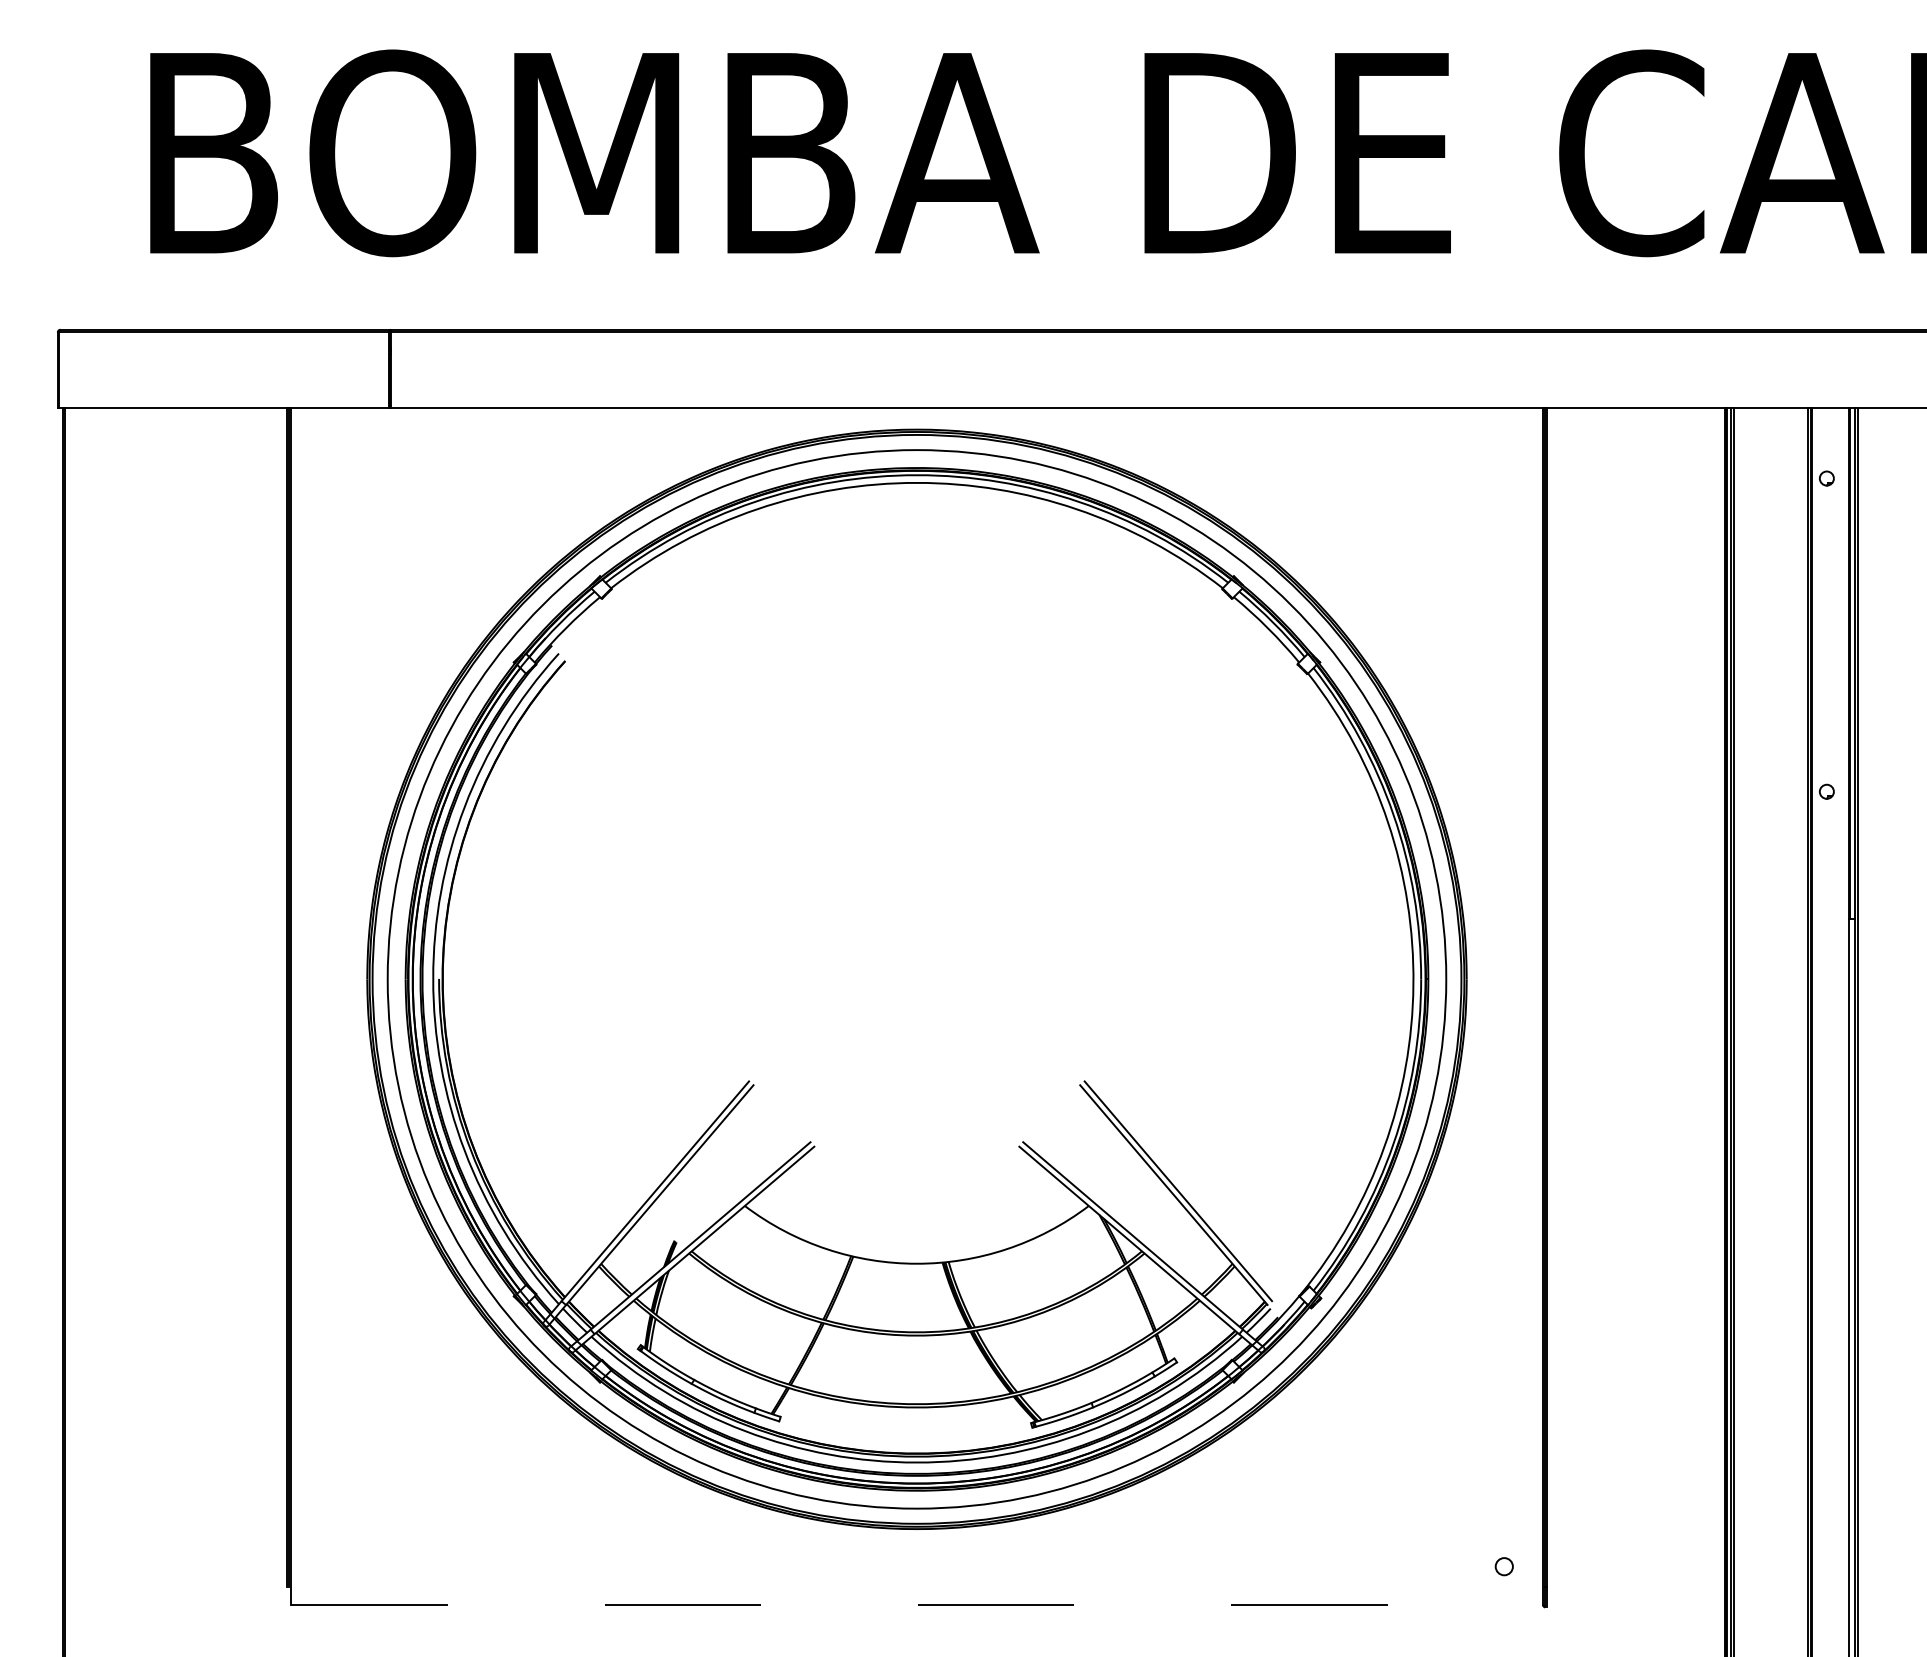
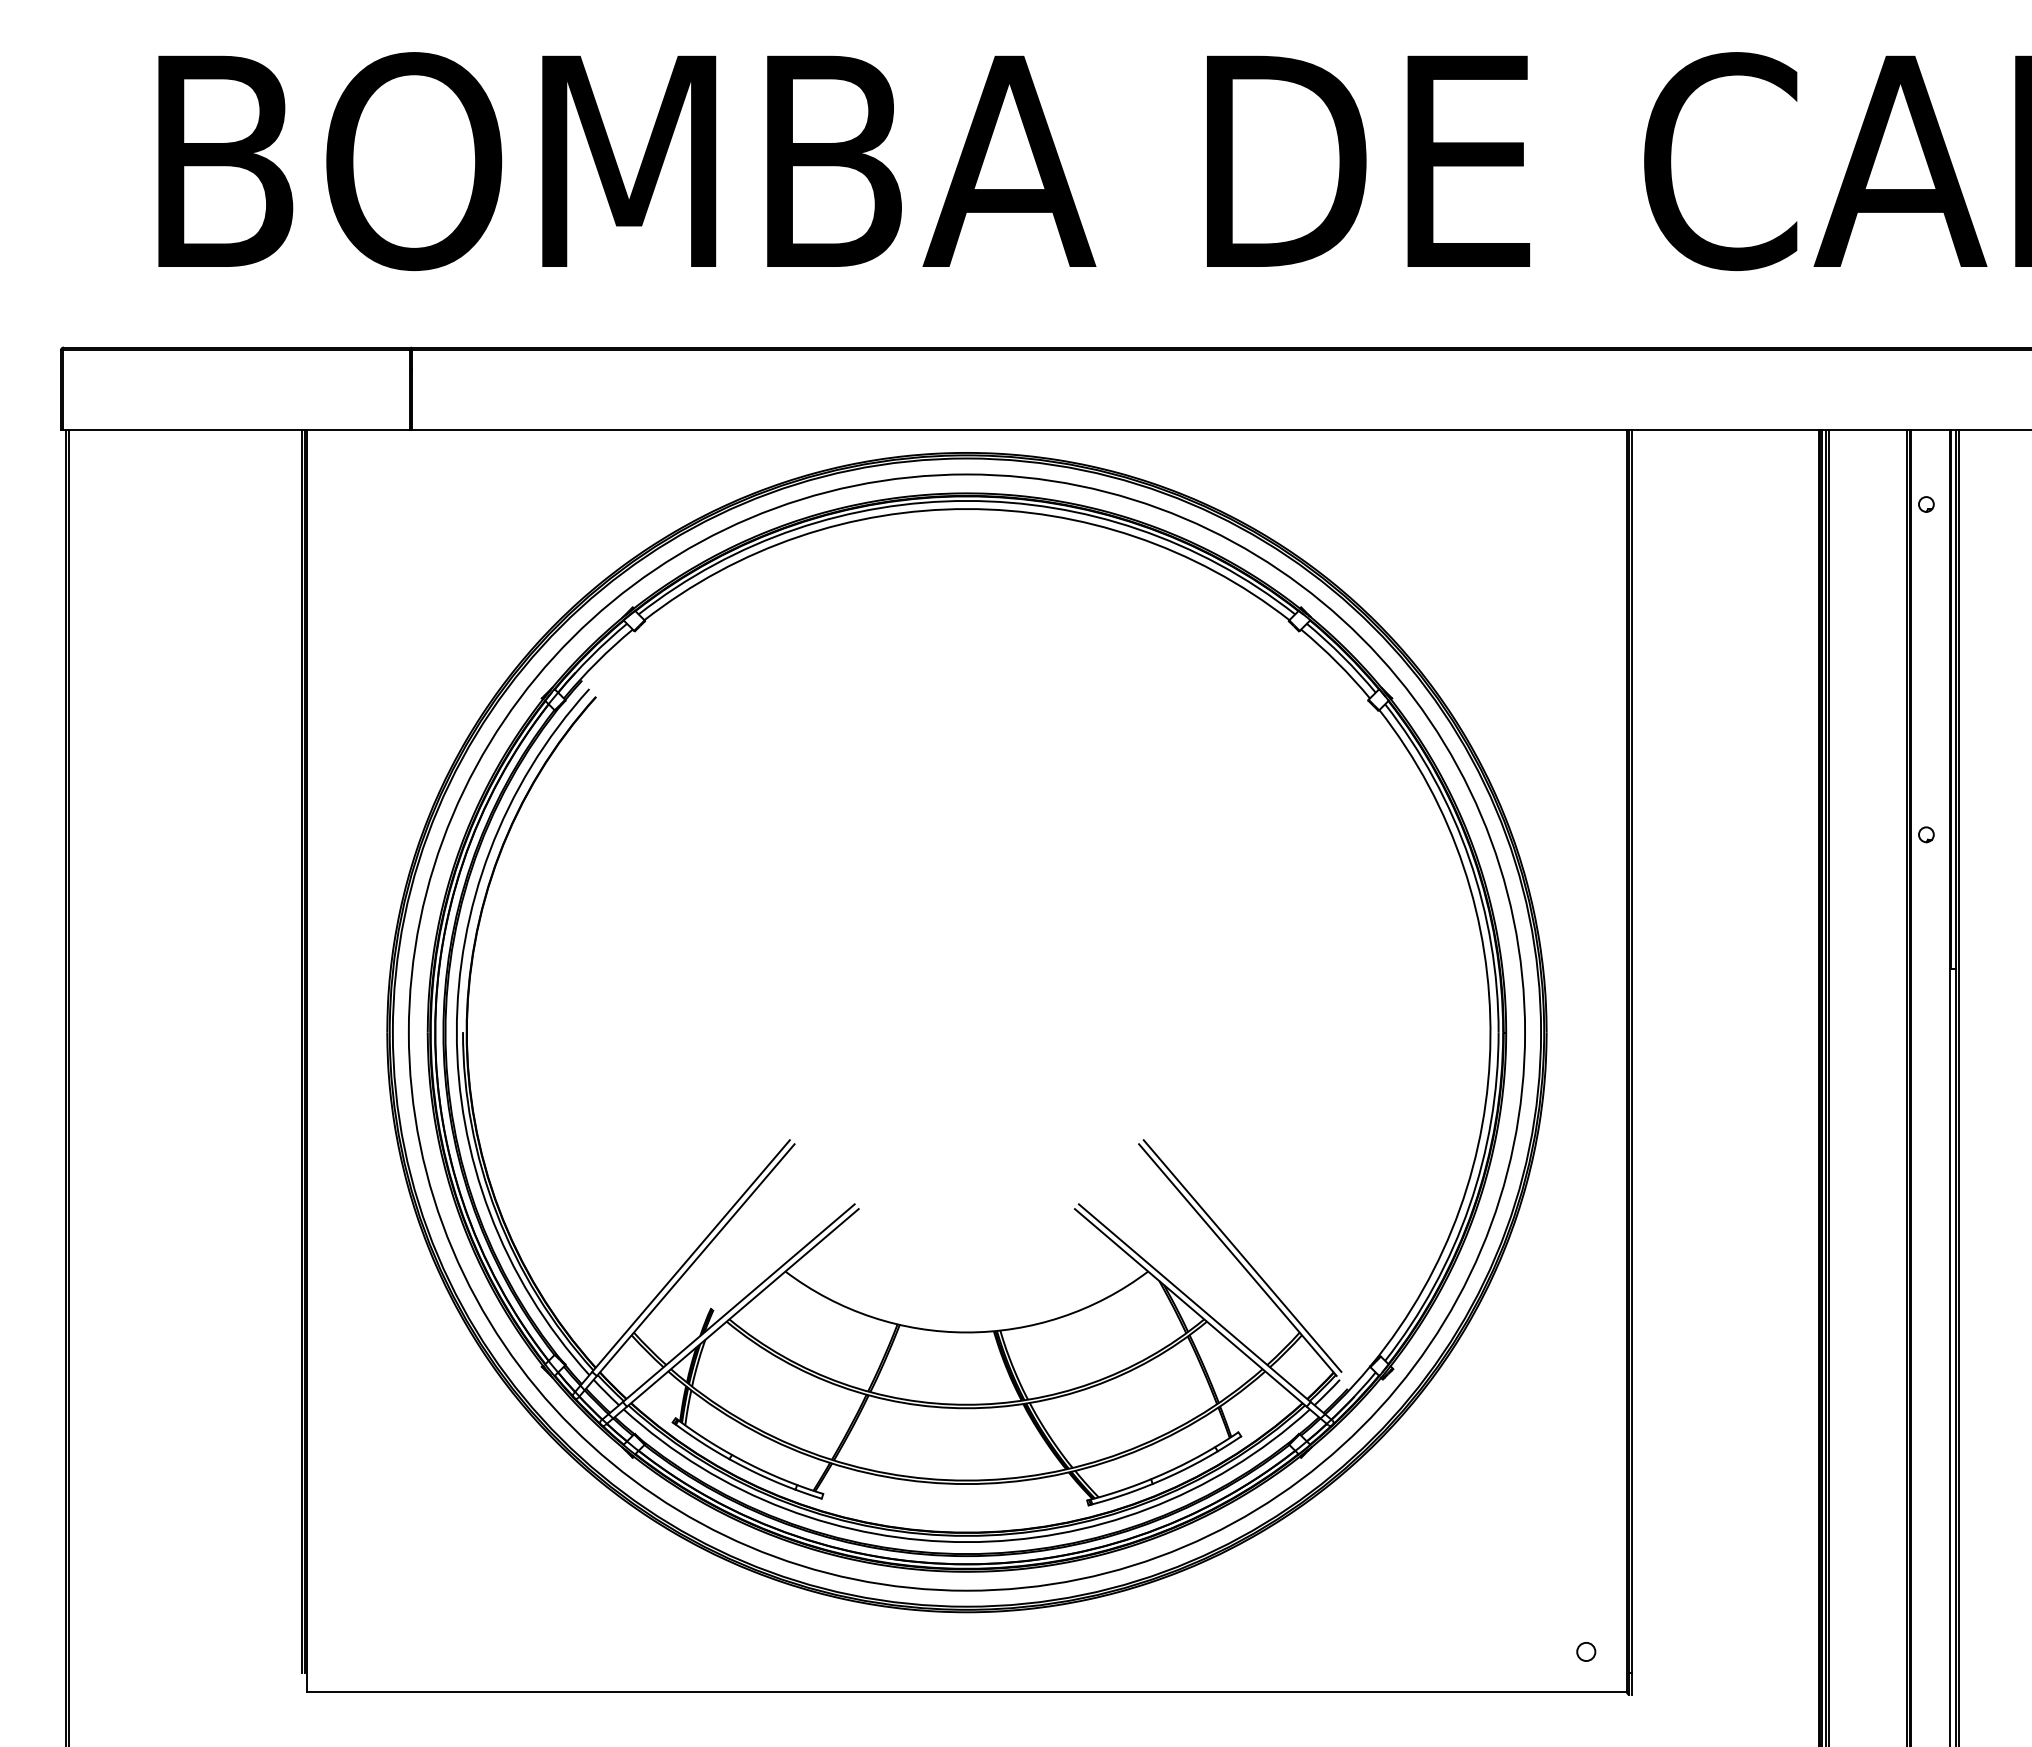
line: (917, 1605) -> (967, 1692), dashed -> solid

